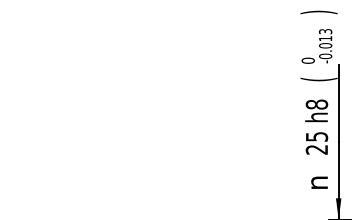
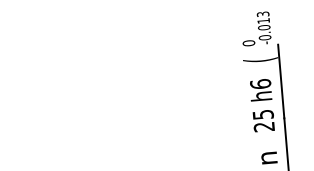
text: (316, 104) -> (260, 84), h8 -> h6

